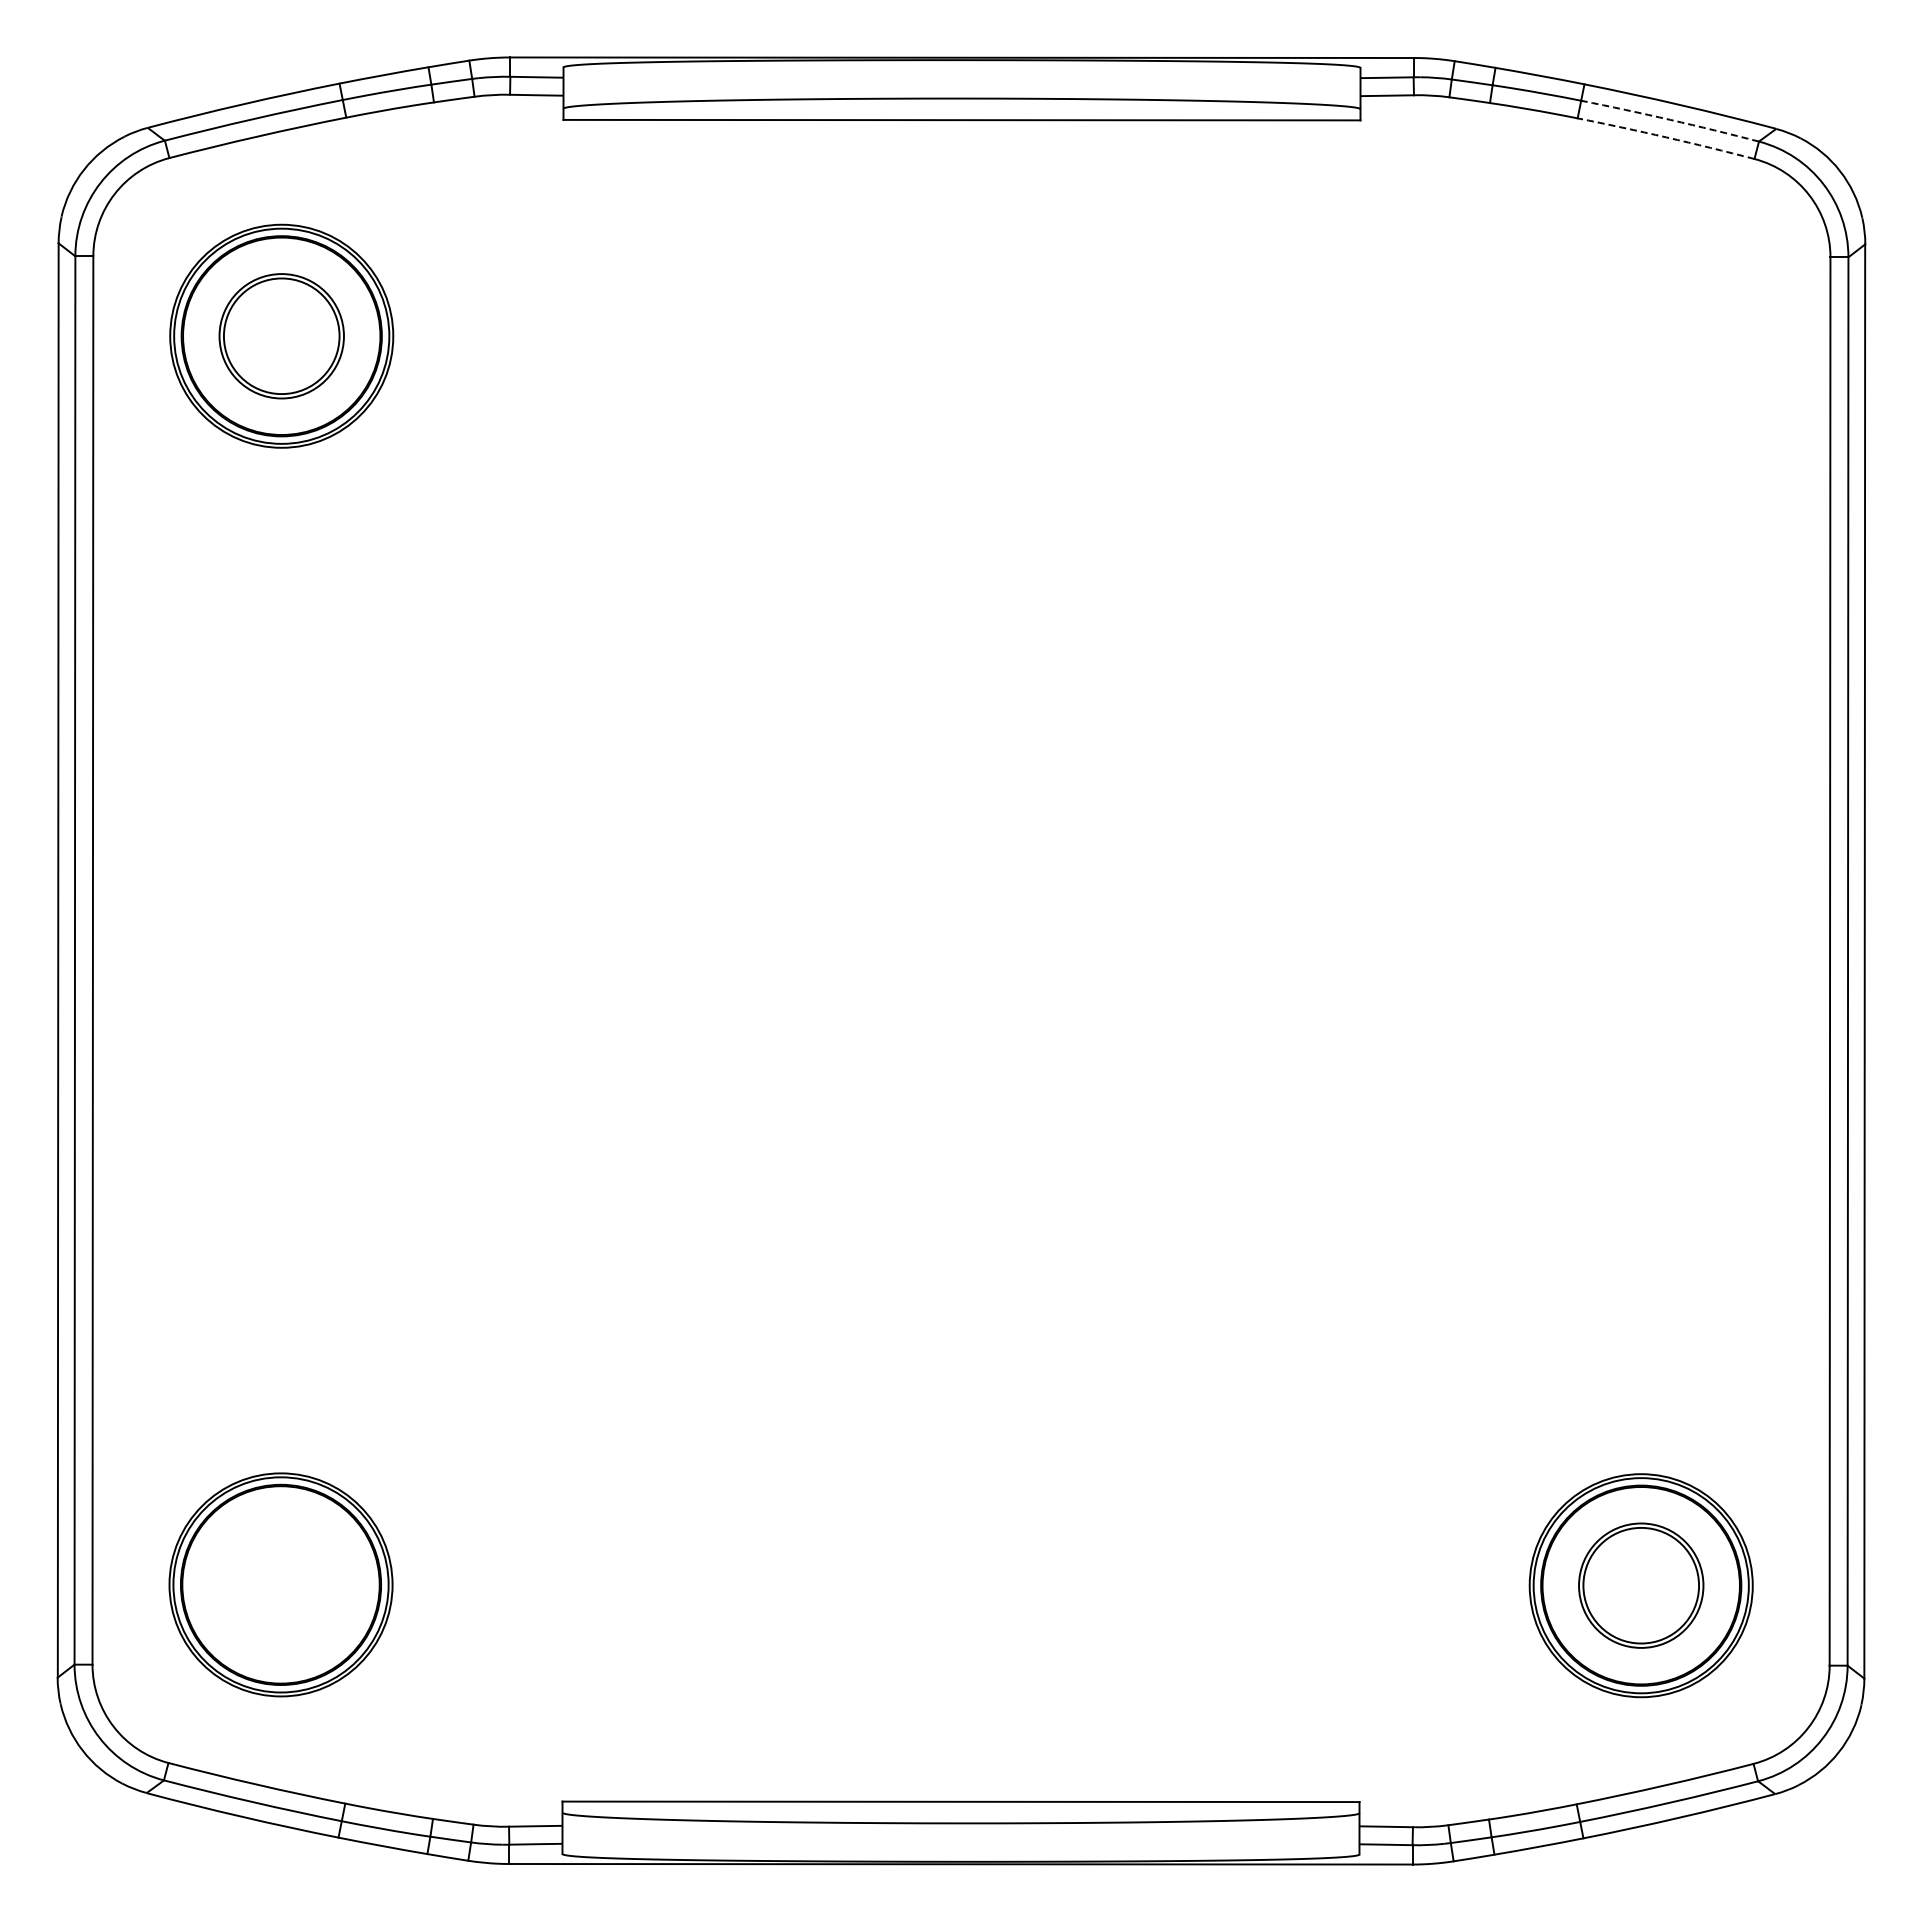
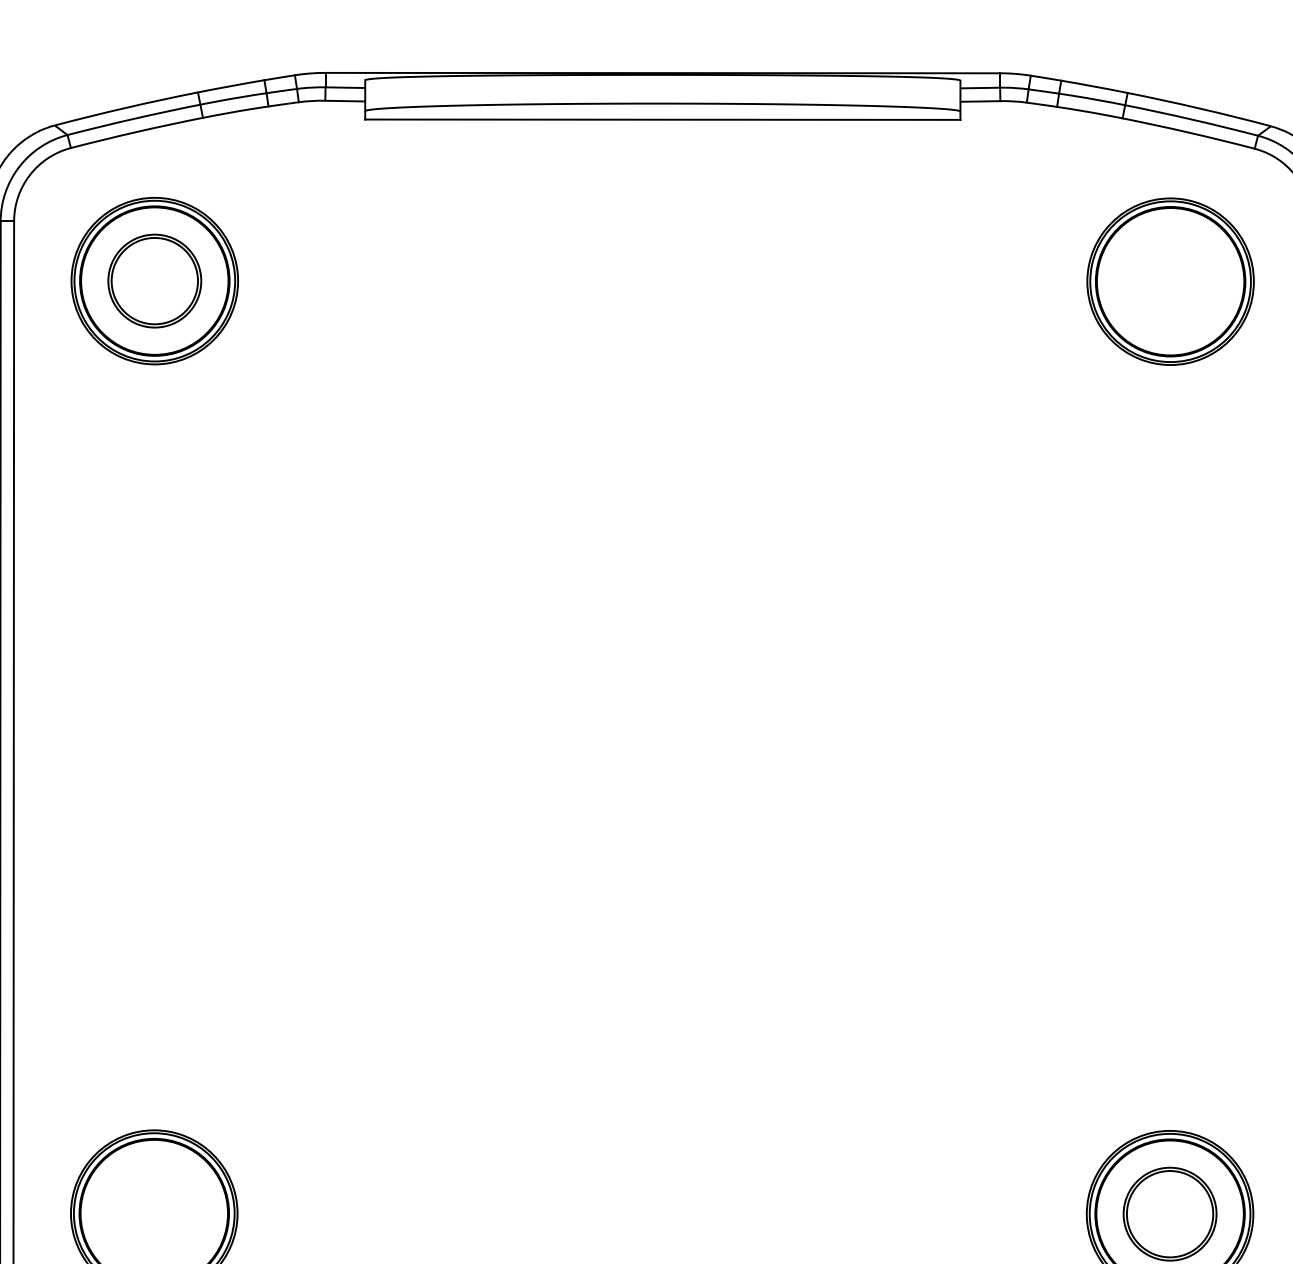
arc: (1670, 119) -> (1191, 119), dashed -> solid
arc: (1666, 137) -> (1188, 132), dashed -> solid
part: (1641, 336) -> (1170, 281), added

